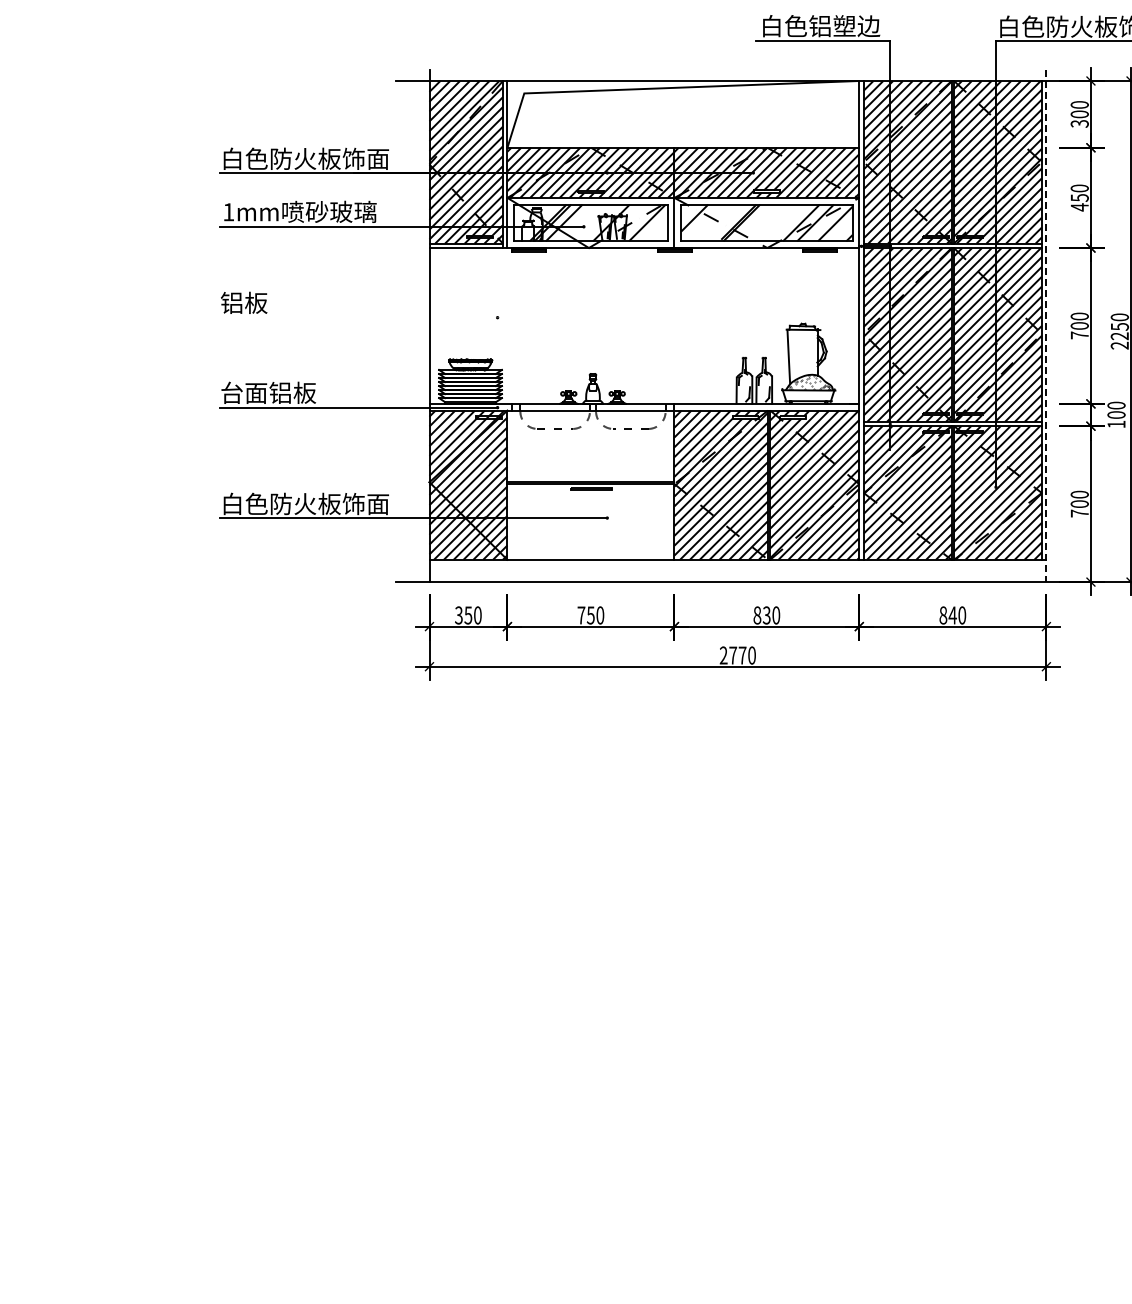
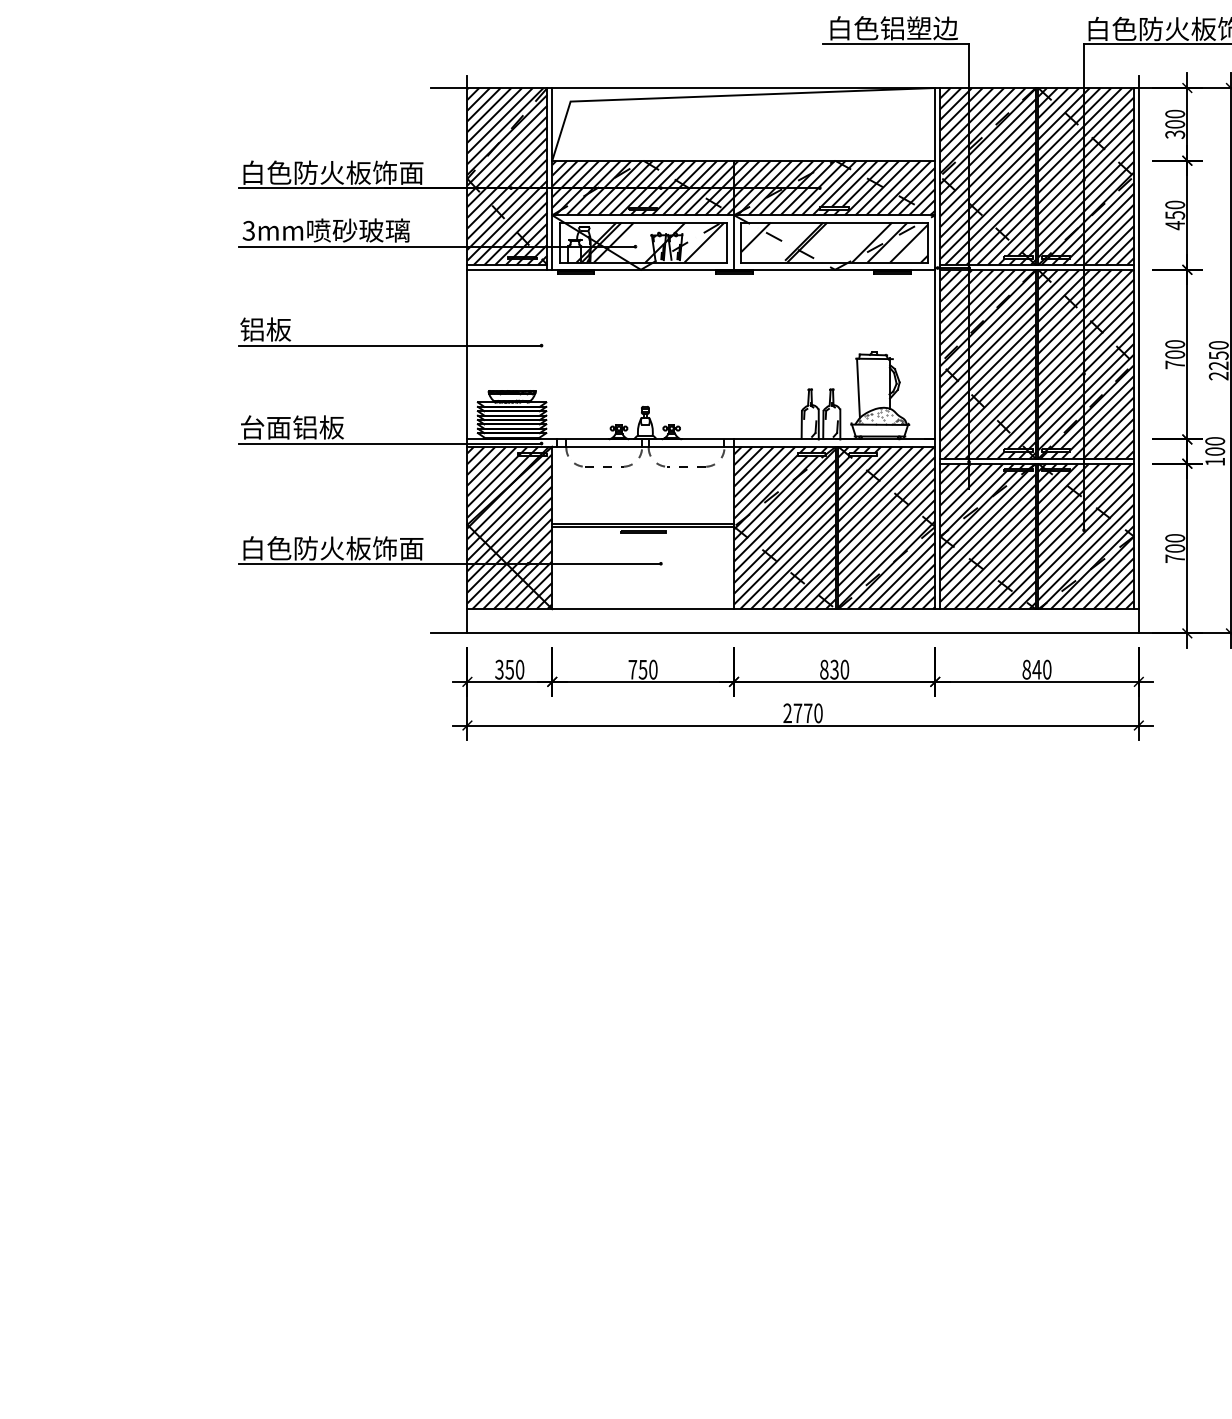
text: (228, 212) -> (248, 231), 1mm -> 3mm
line: (358, 317) -> (390, 345), added
line: (1046, 326) -> (1138, 355), dashed -> solid

